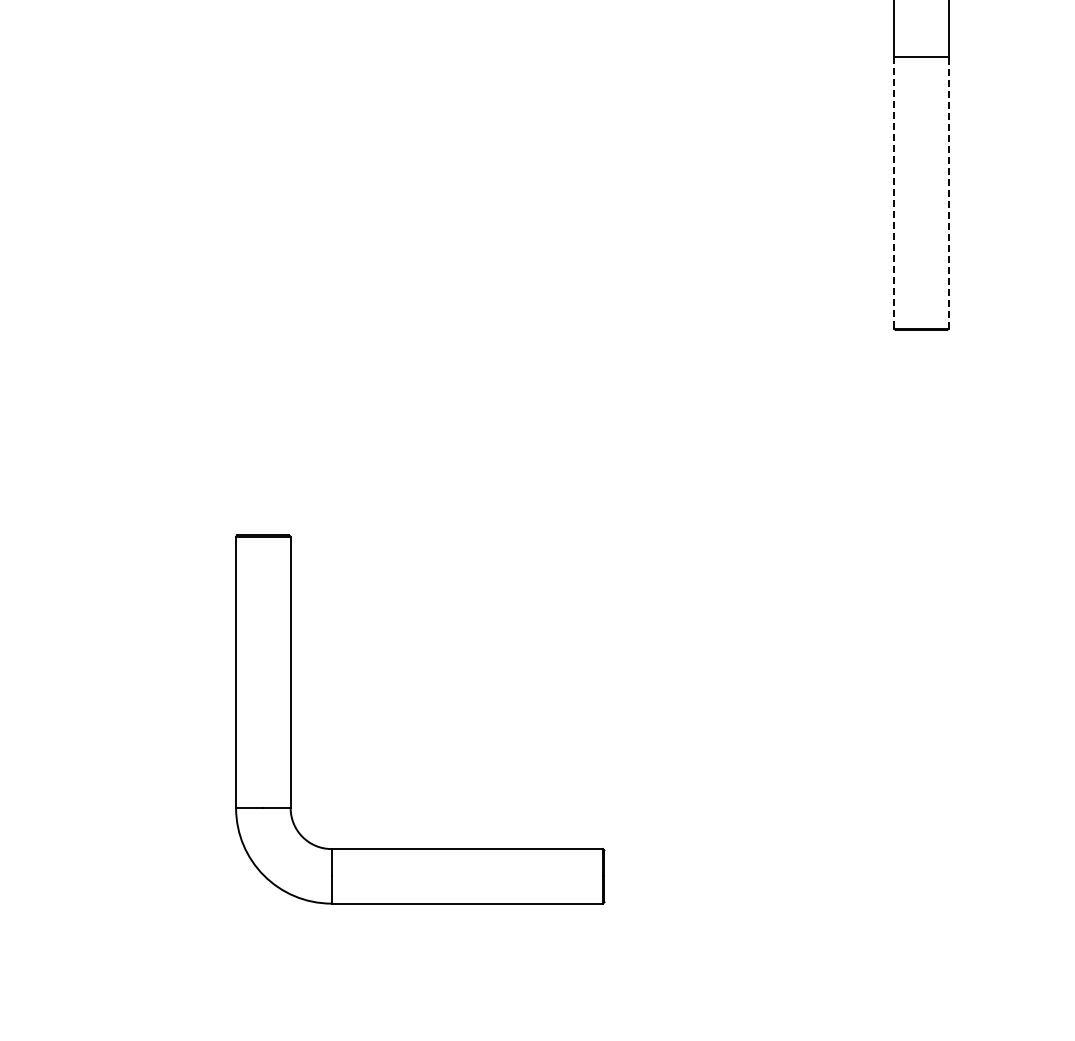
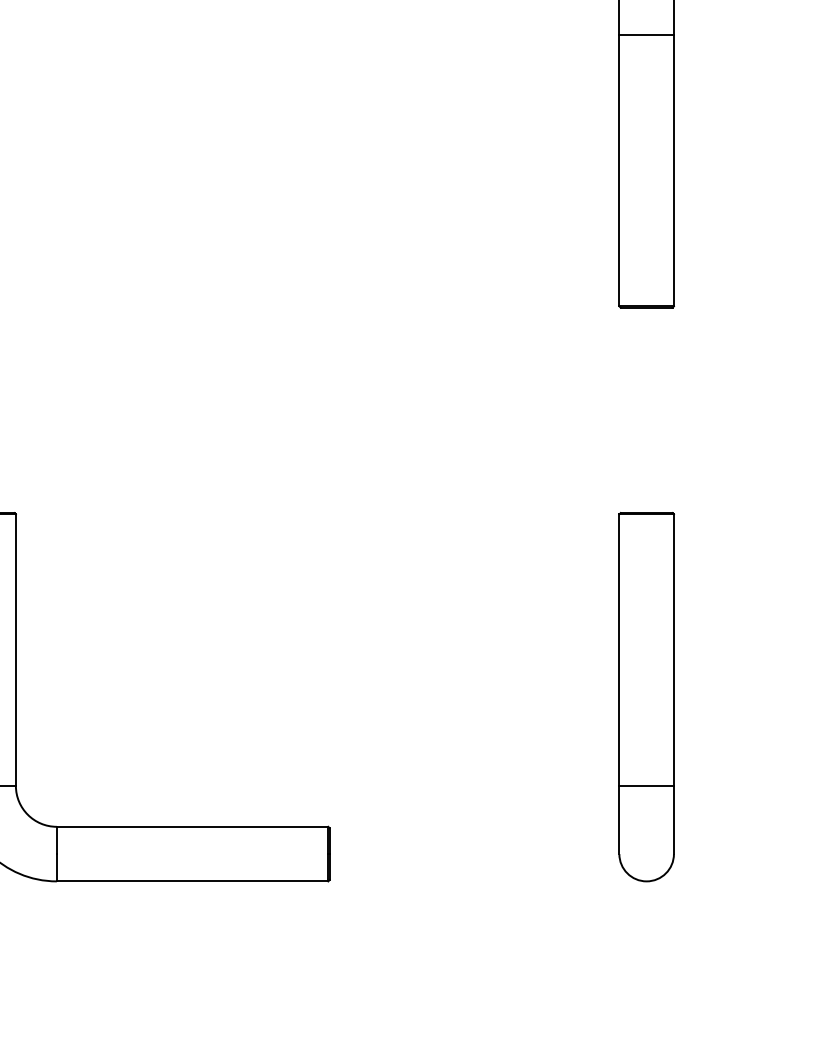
line: (894, 192) -> (619, 170), dashed -> solid
line: (948, 192) -> (673, 170), dashed -> solid
part: (921, 719) -> (646, 697), added

